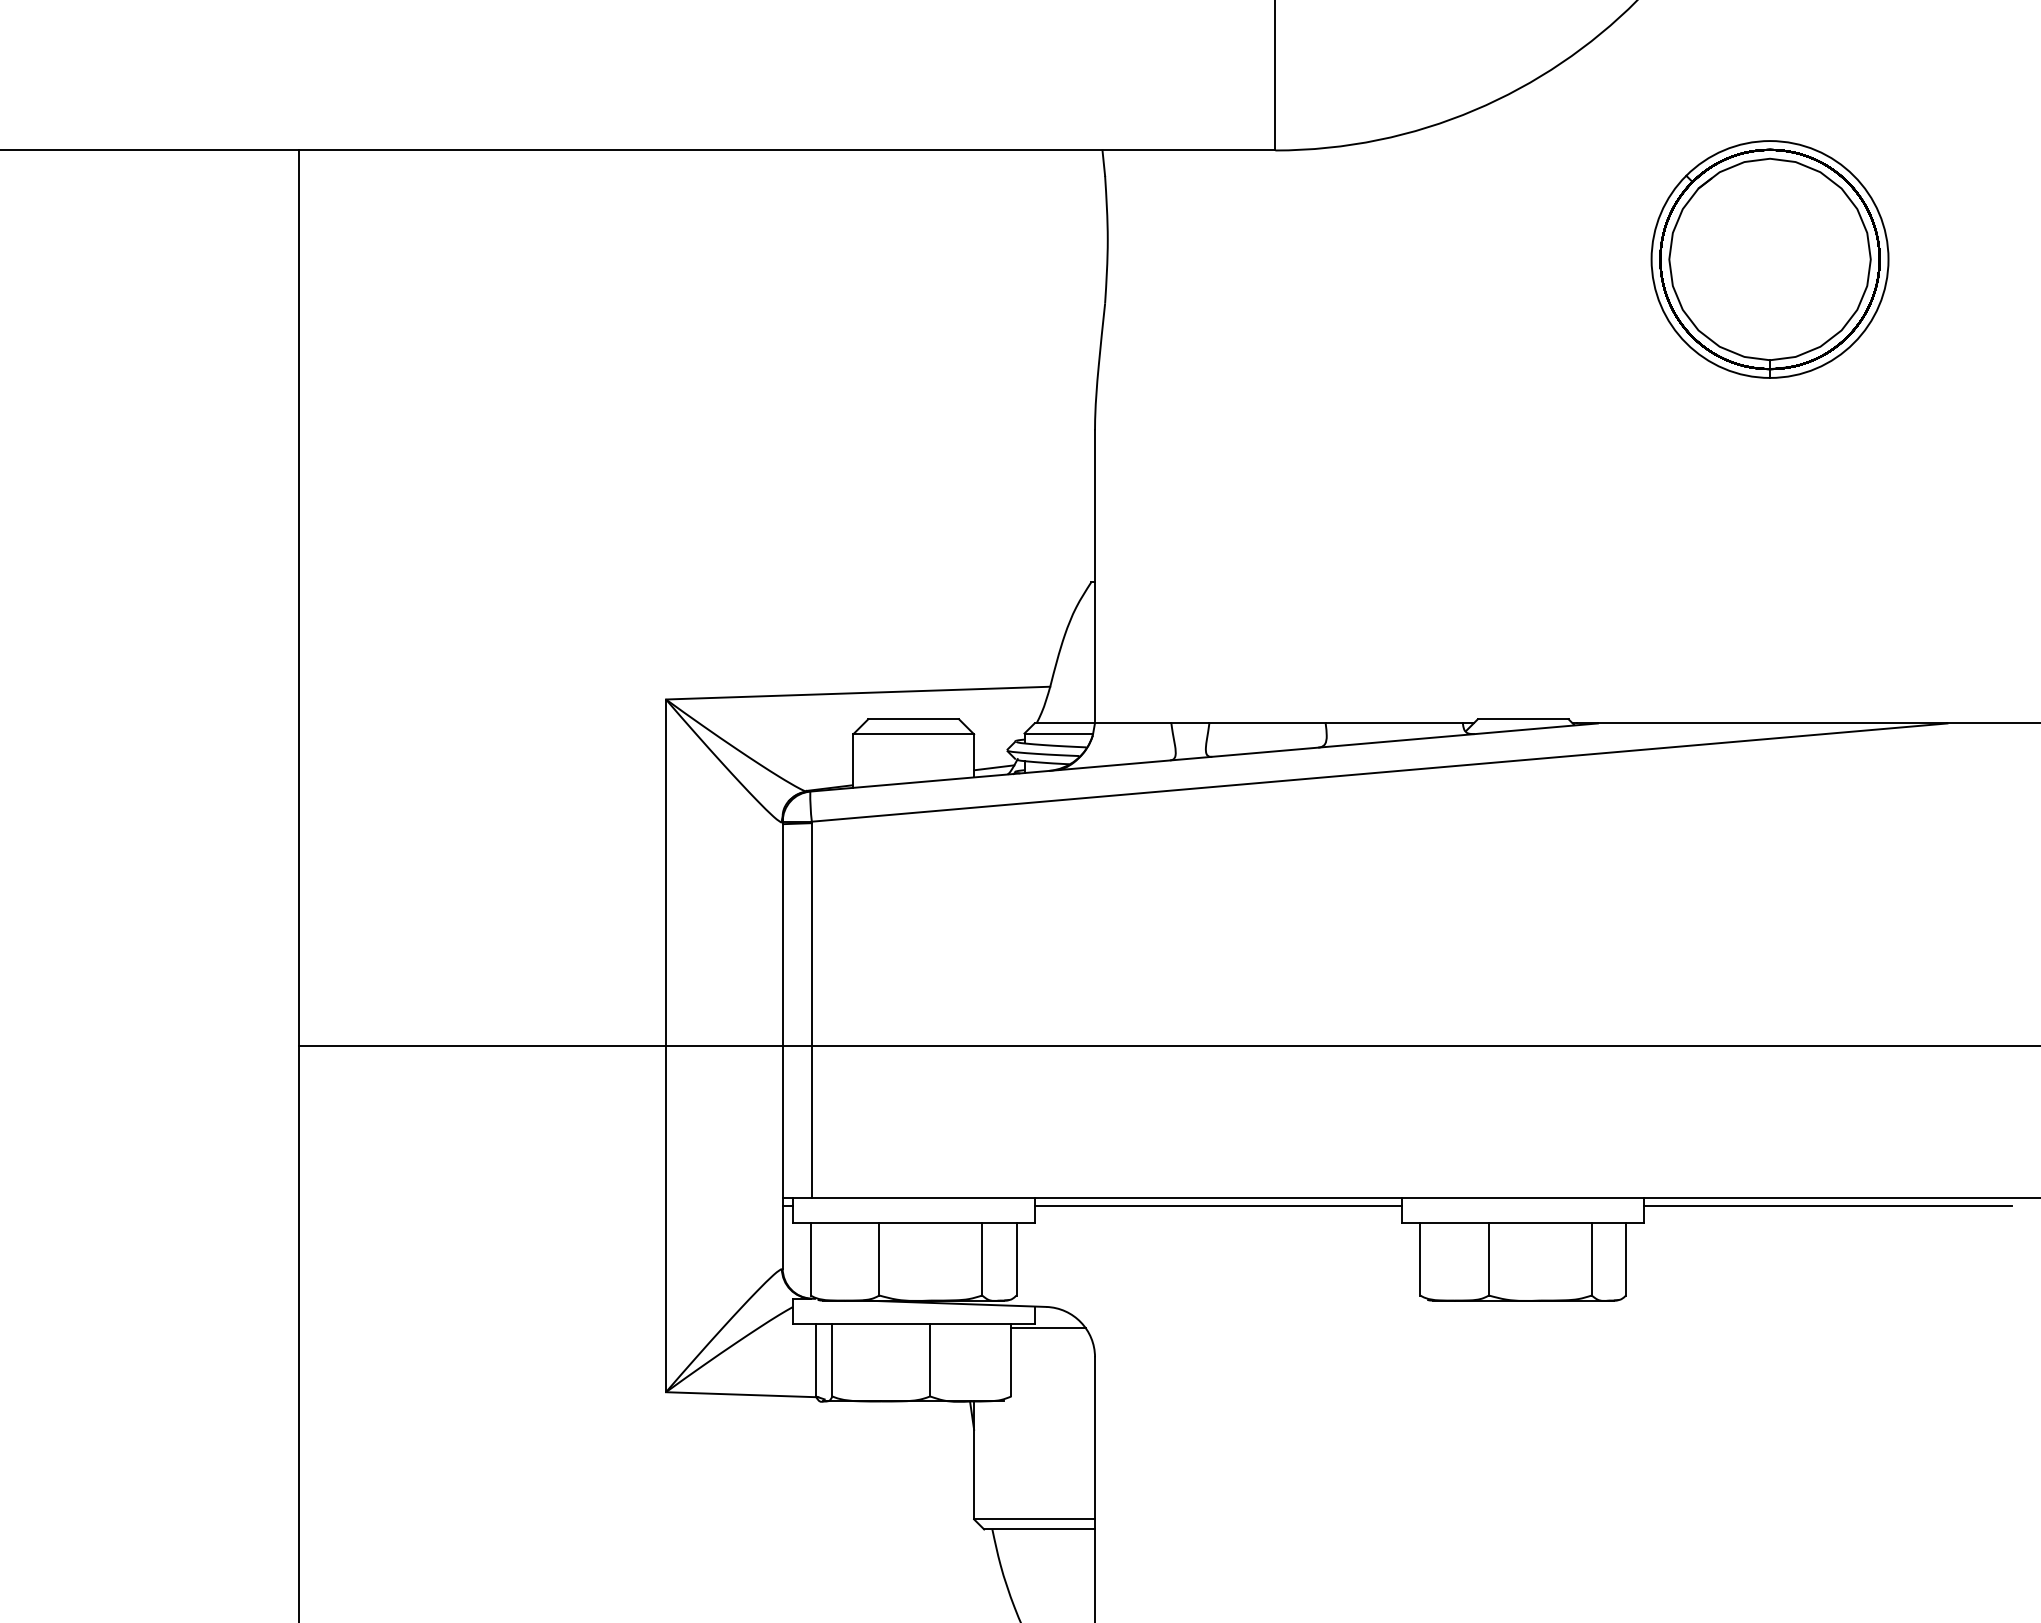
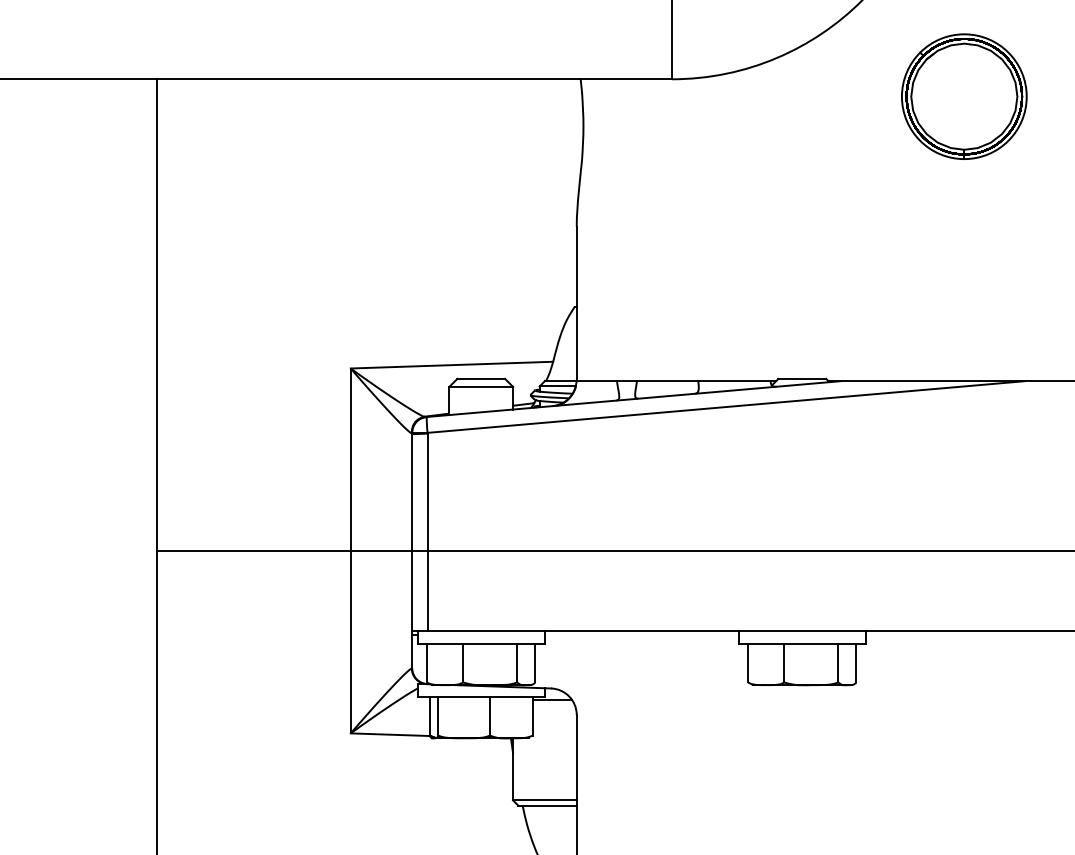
part: (1770, 259) -> (964, 96), moved
line: (1217, 1206) -> (641, 635), removed
line: (1827, 1206) -> (962, 635), removed

